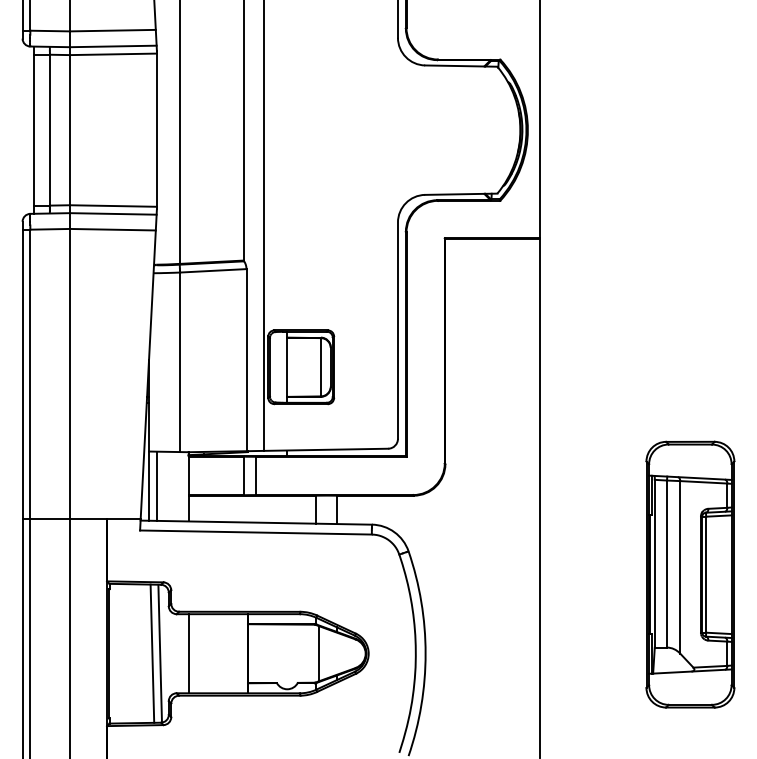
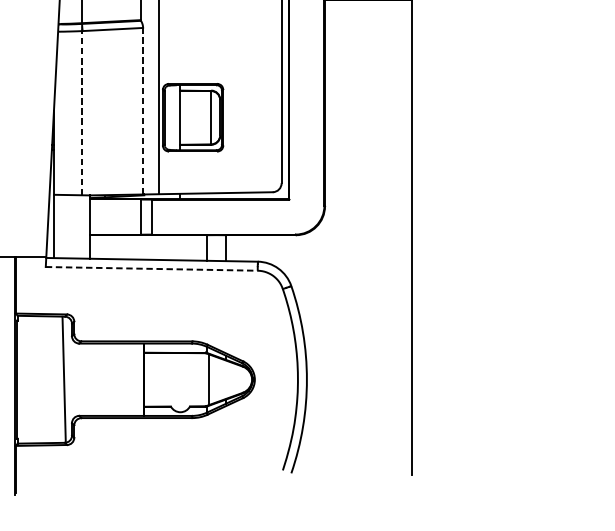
line: (246, 359) -> (143, 110), solid -> dashed
line: (180, 362) -> (82, 113), solid -> dashed
line: (156, 485) -> (60, 225), removed
line: (255, 532) -> (151, 268), solid -> dashed
part: (690, 574) -> (549, 307), removed
line: (152, 653) -> (57, 379), removed
line: (188, 653) -> (90, 379), removed

